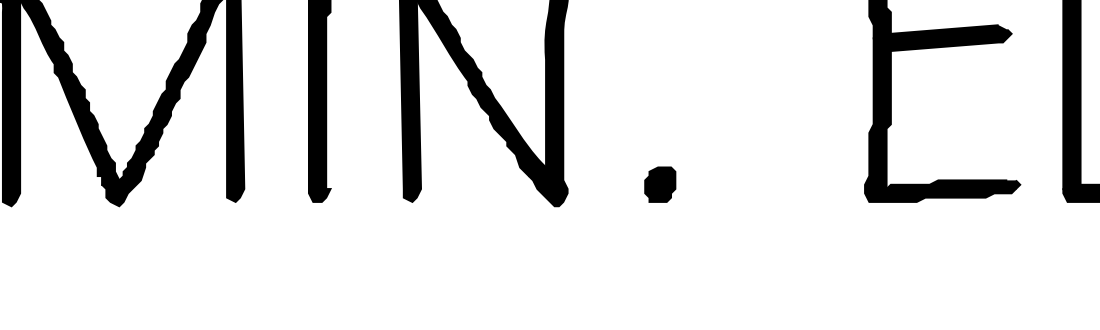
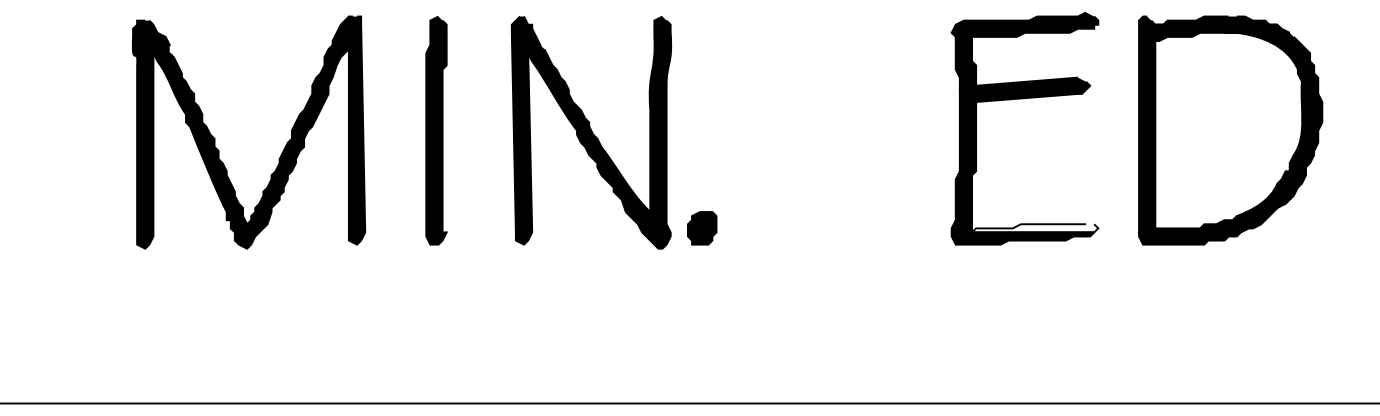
part: (660, 184) -> (702, 228), moved
fill: (953, 184) -> (1035, 228), removed

